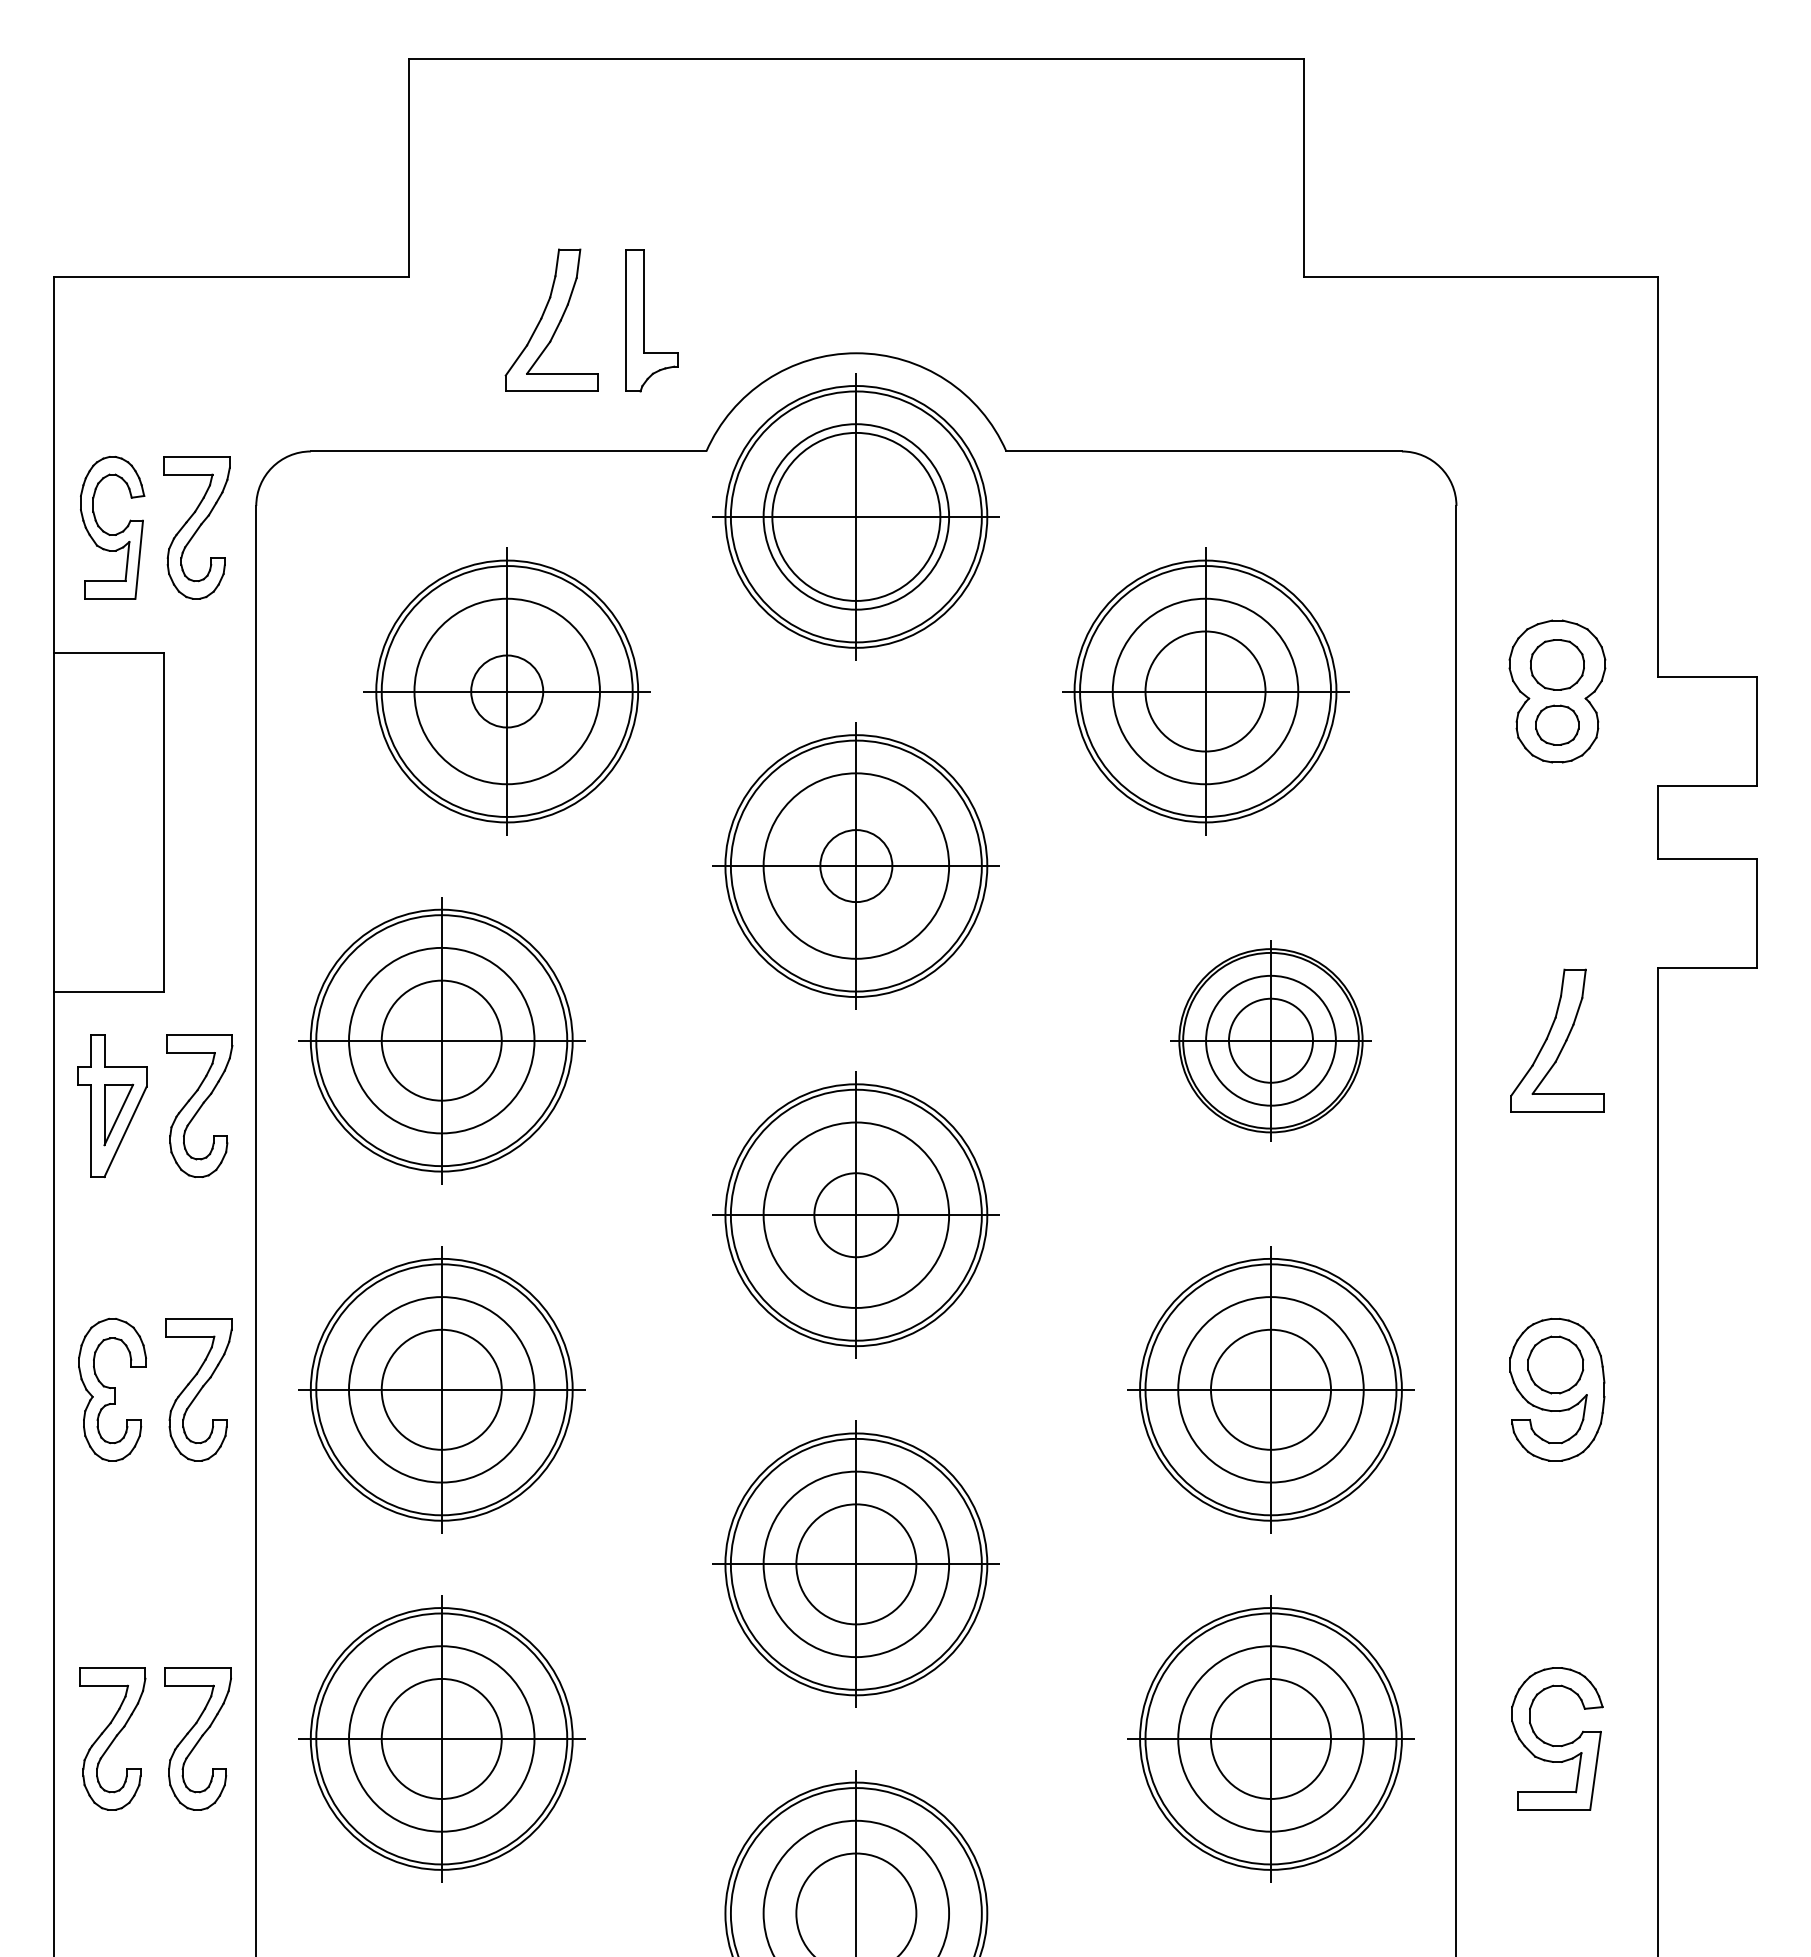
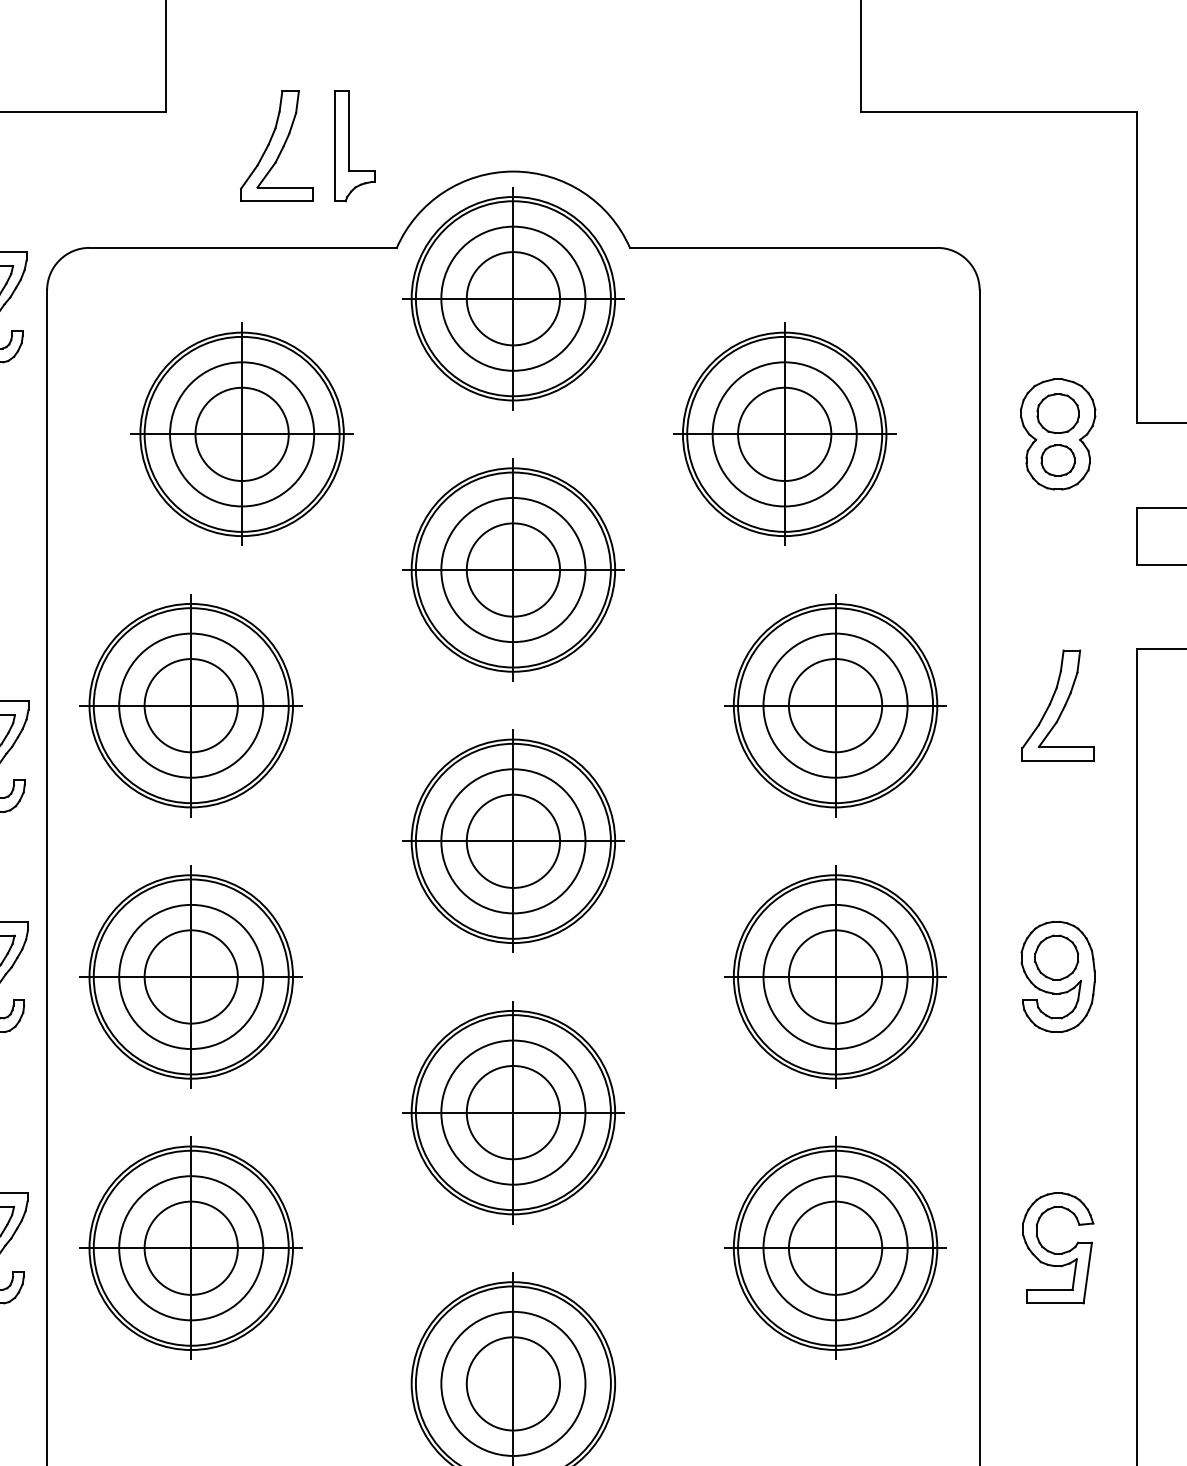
circle: (856, 516) -> (513, 298), size x0.71
circle: (507, 691) -> (242, 434), size x1.67
circle: (856, 866) -> (513, 570), size x1.67
part: (1270, 1040) -> (835, 705), size x1.43
circle: (856, 1215) -> (513, 841), size x1.43

